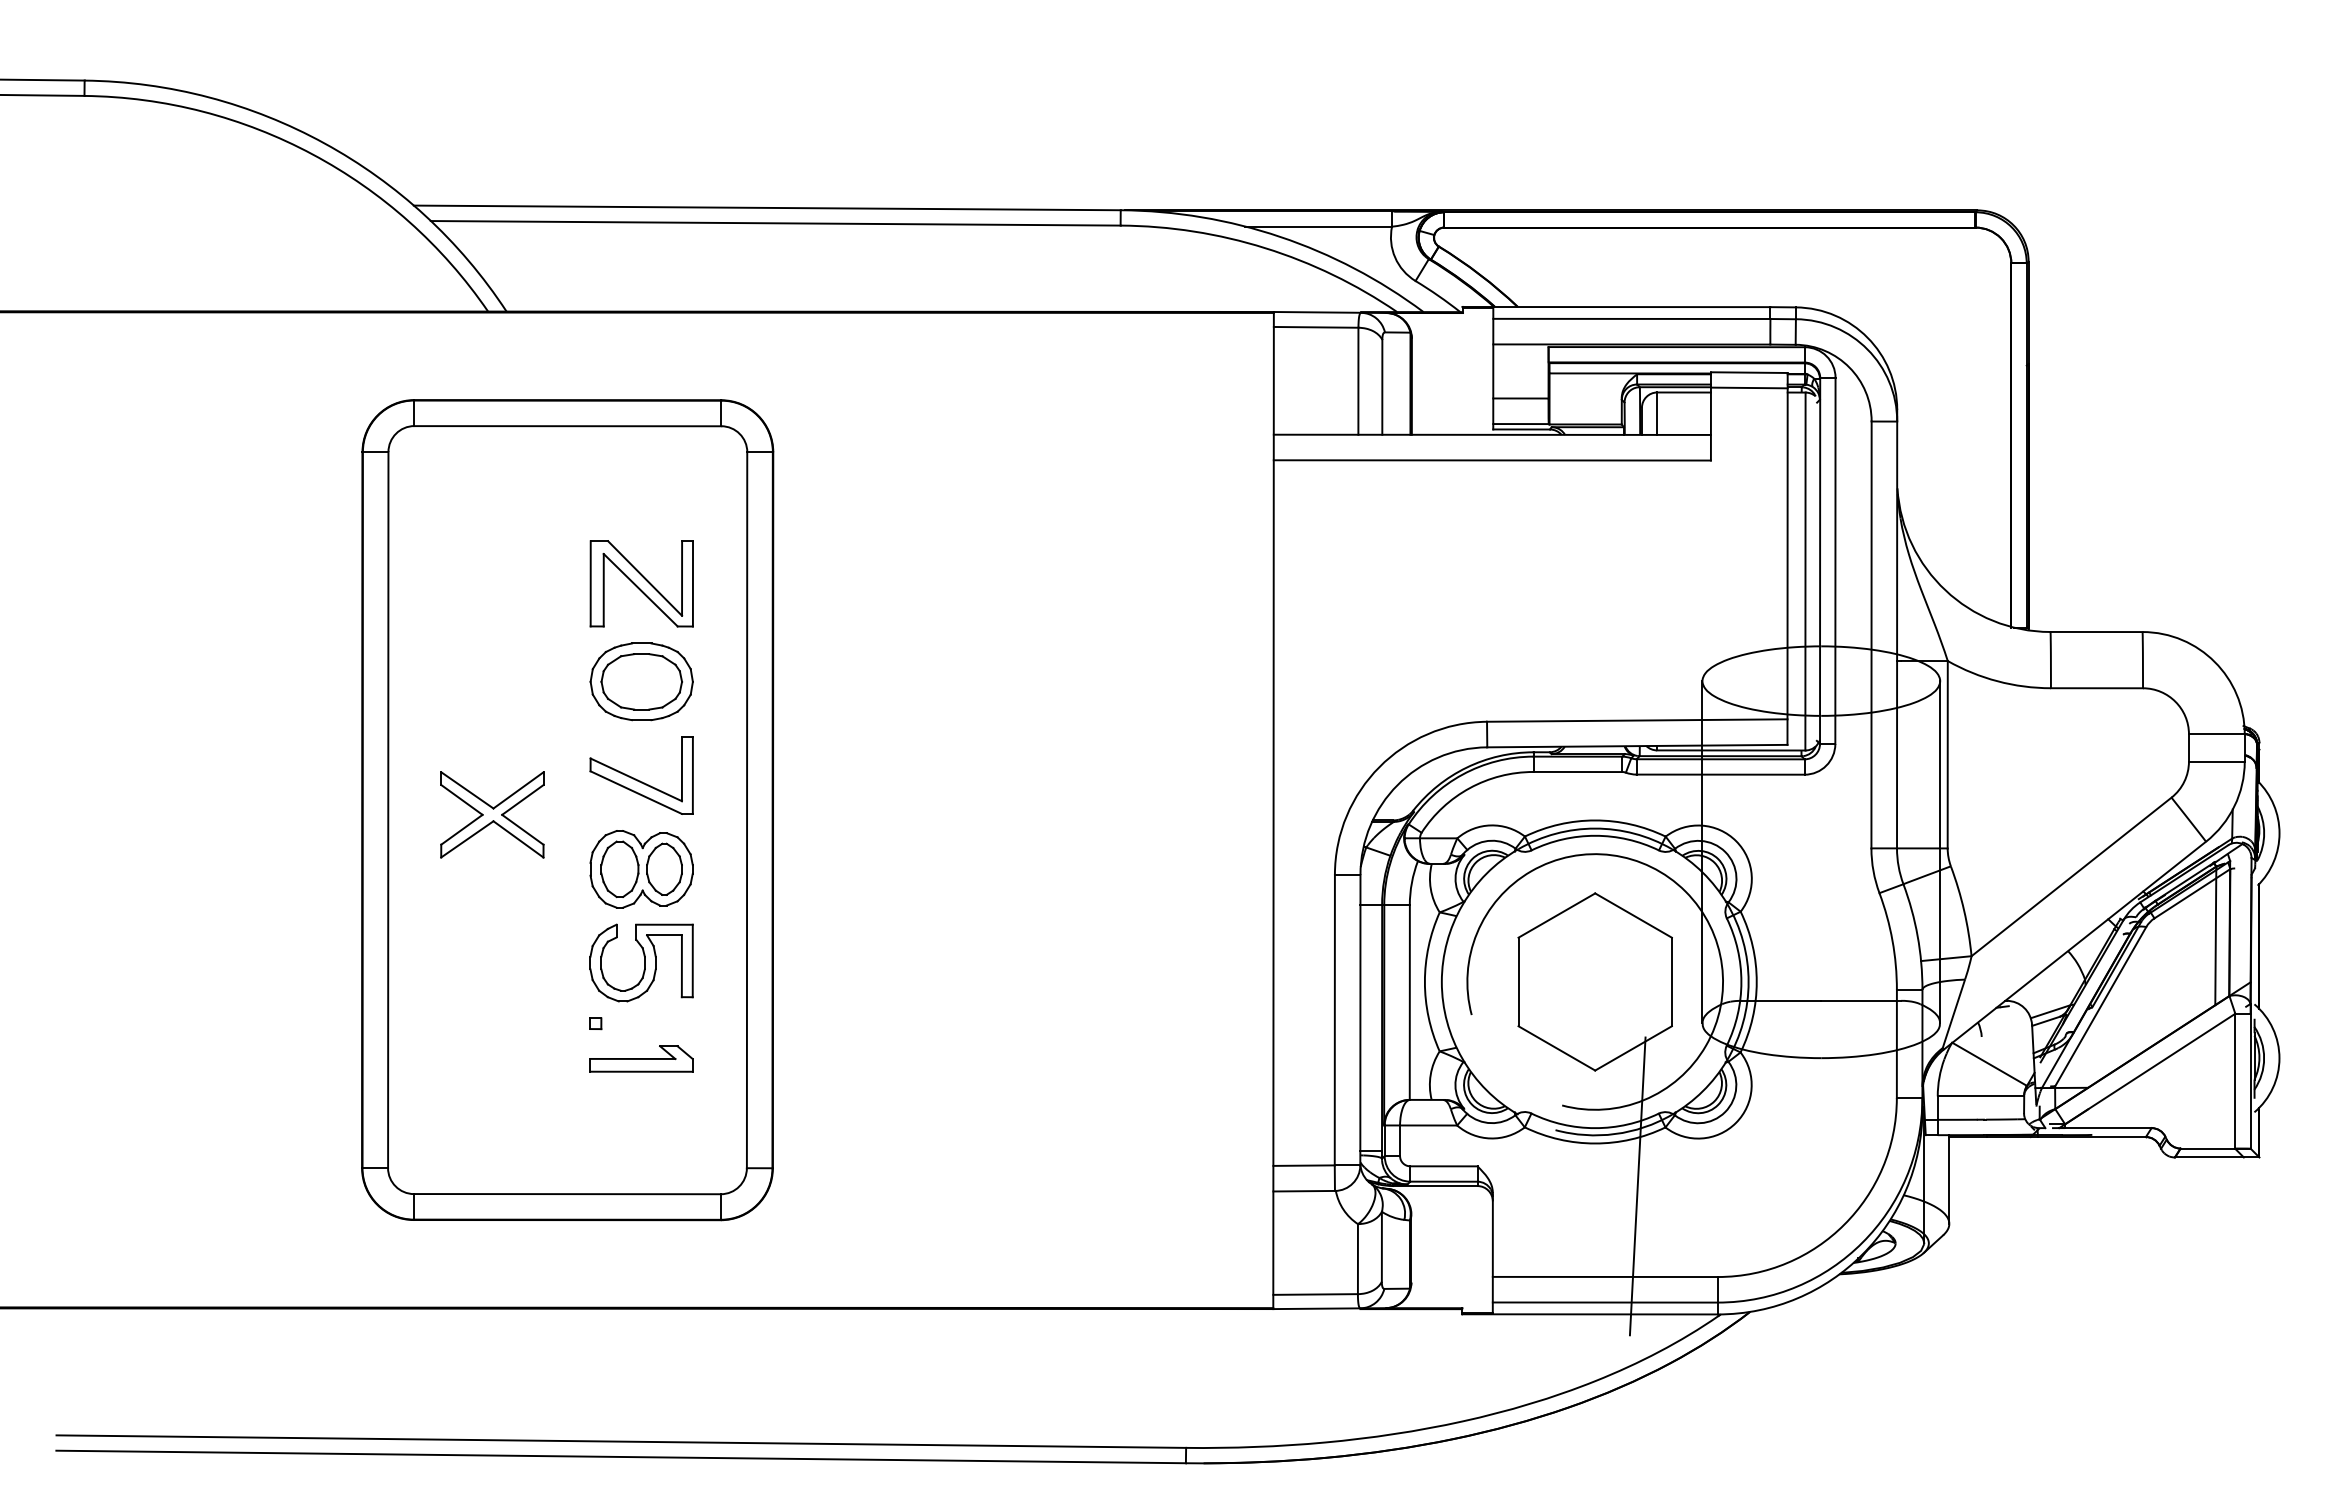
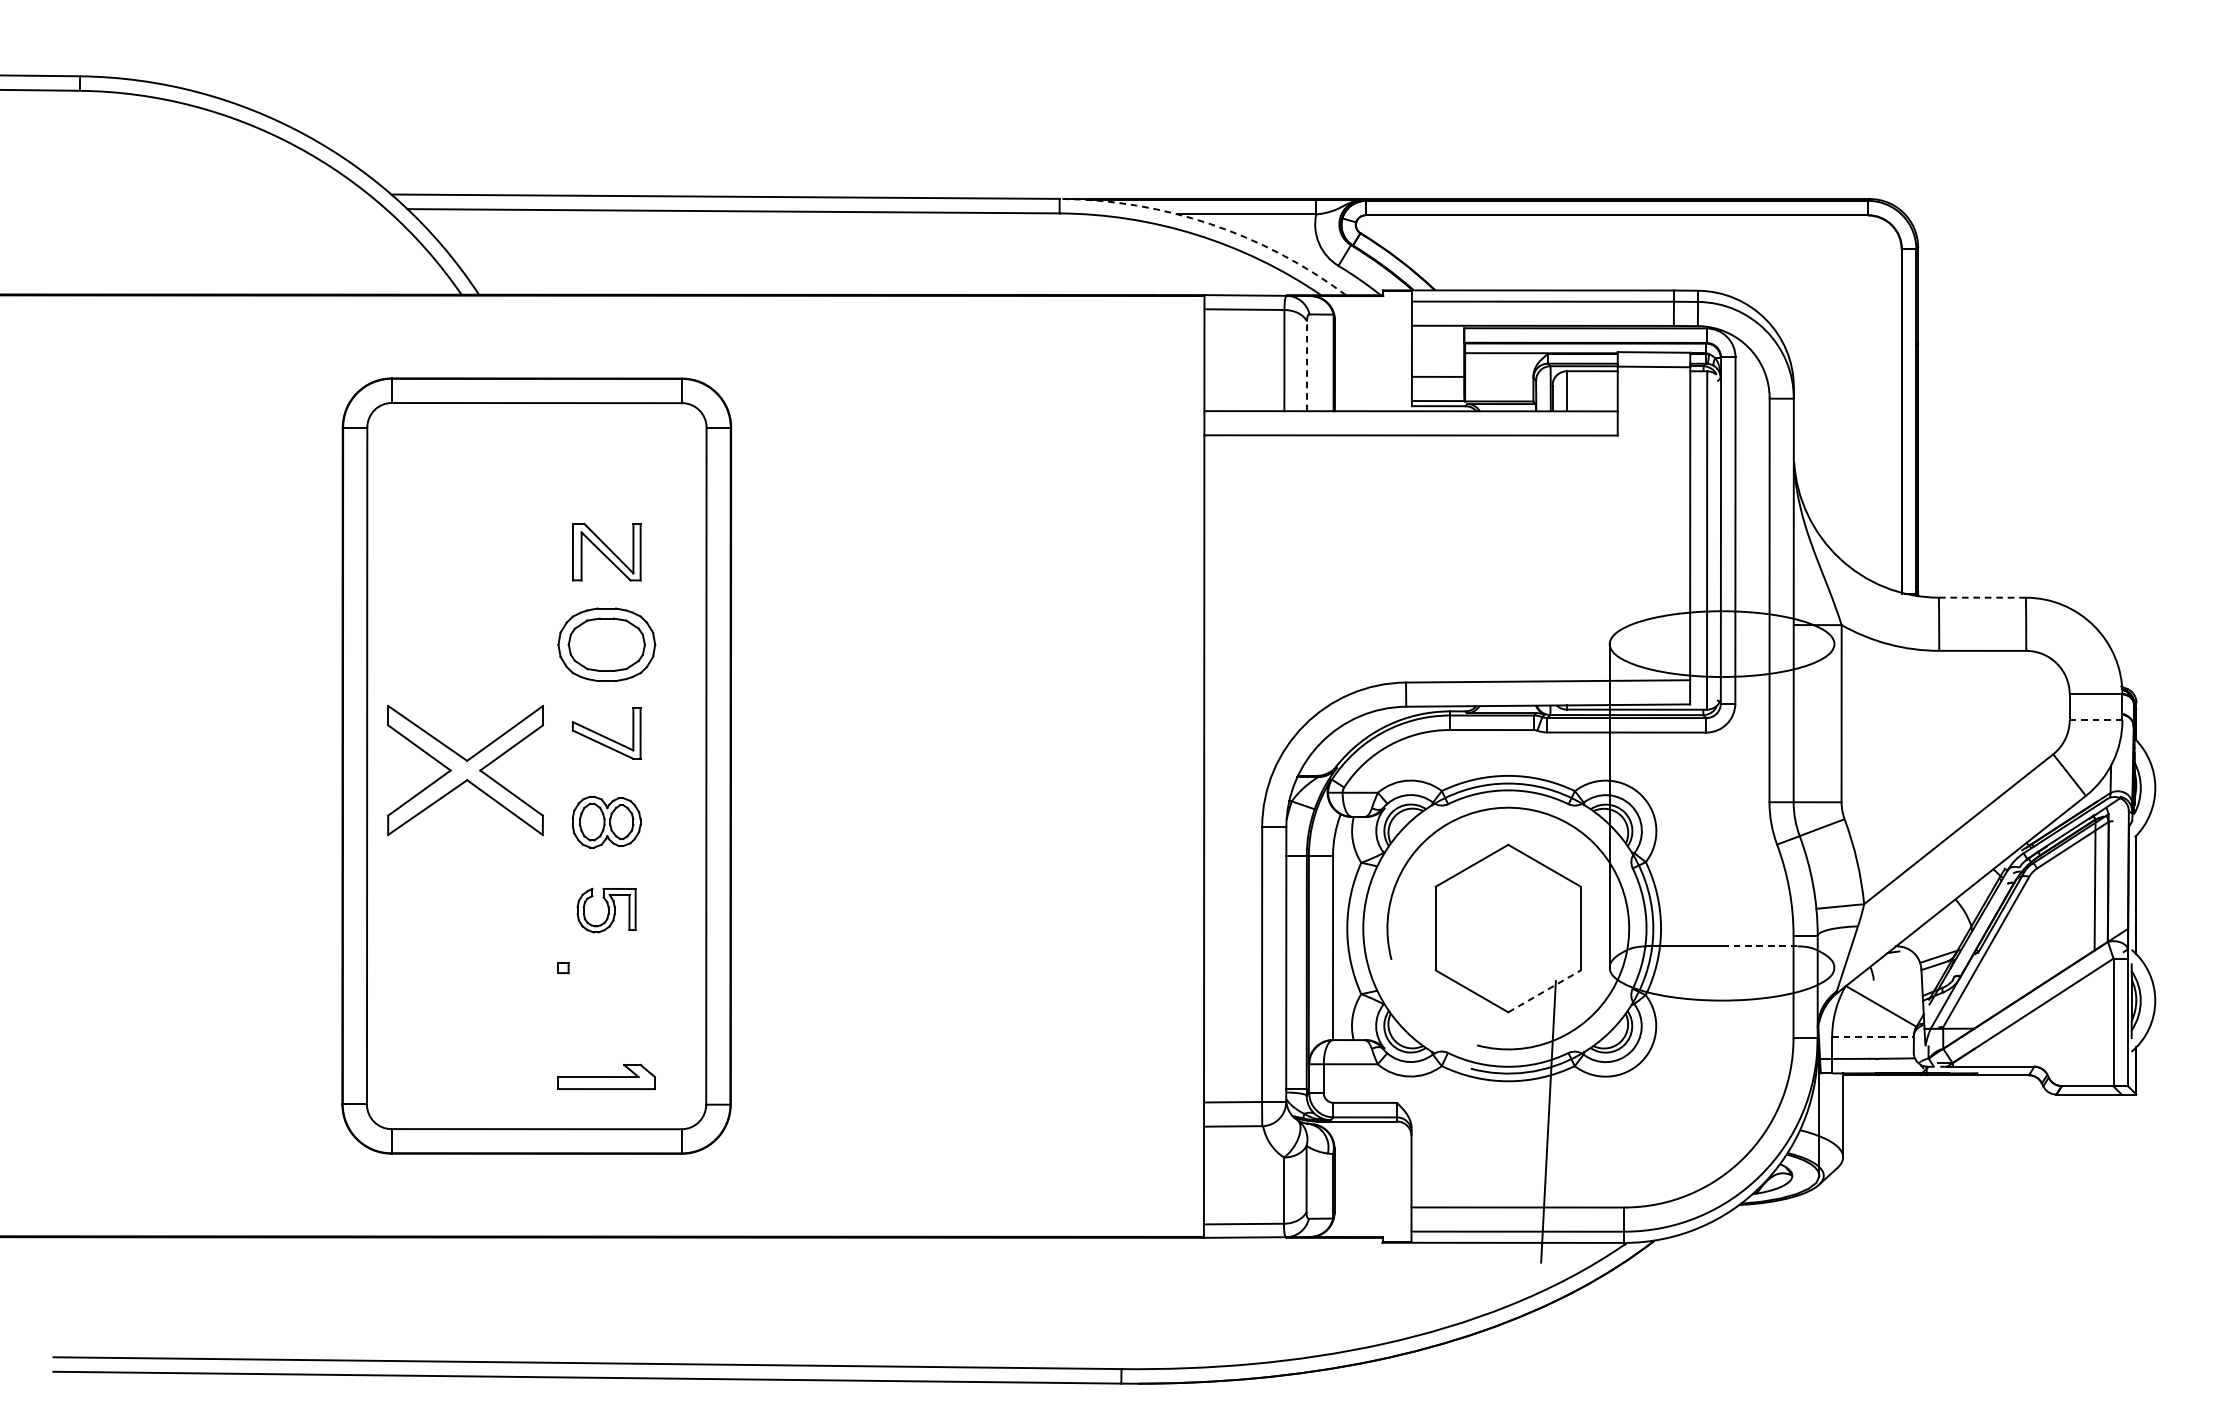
arc: (1280, 236) -> (1210, 223), solid -> dashed
line: (1382, 386) -> (1307, 365), solid -> dashed
part: (641, 583) -> (606, 551), size x0.7
line: (2096, 632) -> (1982, 598), solid -> dashed
line: (2216, 761) -> (2095, 720), solid -> dashed
part: (641, 775) -> (606, 733), size x0.7
part: (492, 814) -> (465, 770), size x1.6
line: (1940, 852) -> (1834, 806), removed
part: (641, 869) -> (606, 822), size x0.7
part: (641, 962) -> (606, 910), size x0.6
line: (1861, 1000) -> (1760, 946), solid -> dashed
line: (1634, 1048) -> (1545, 991), solid -> dashed
part: (641, 1058) -> (606, 1076), moved
line: (1981, 1096) -> (1873, 1036), solid -> dashed

